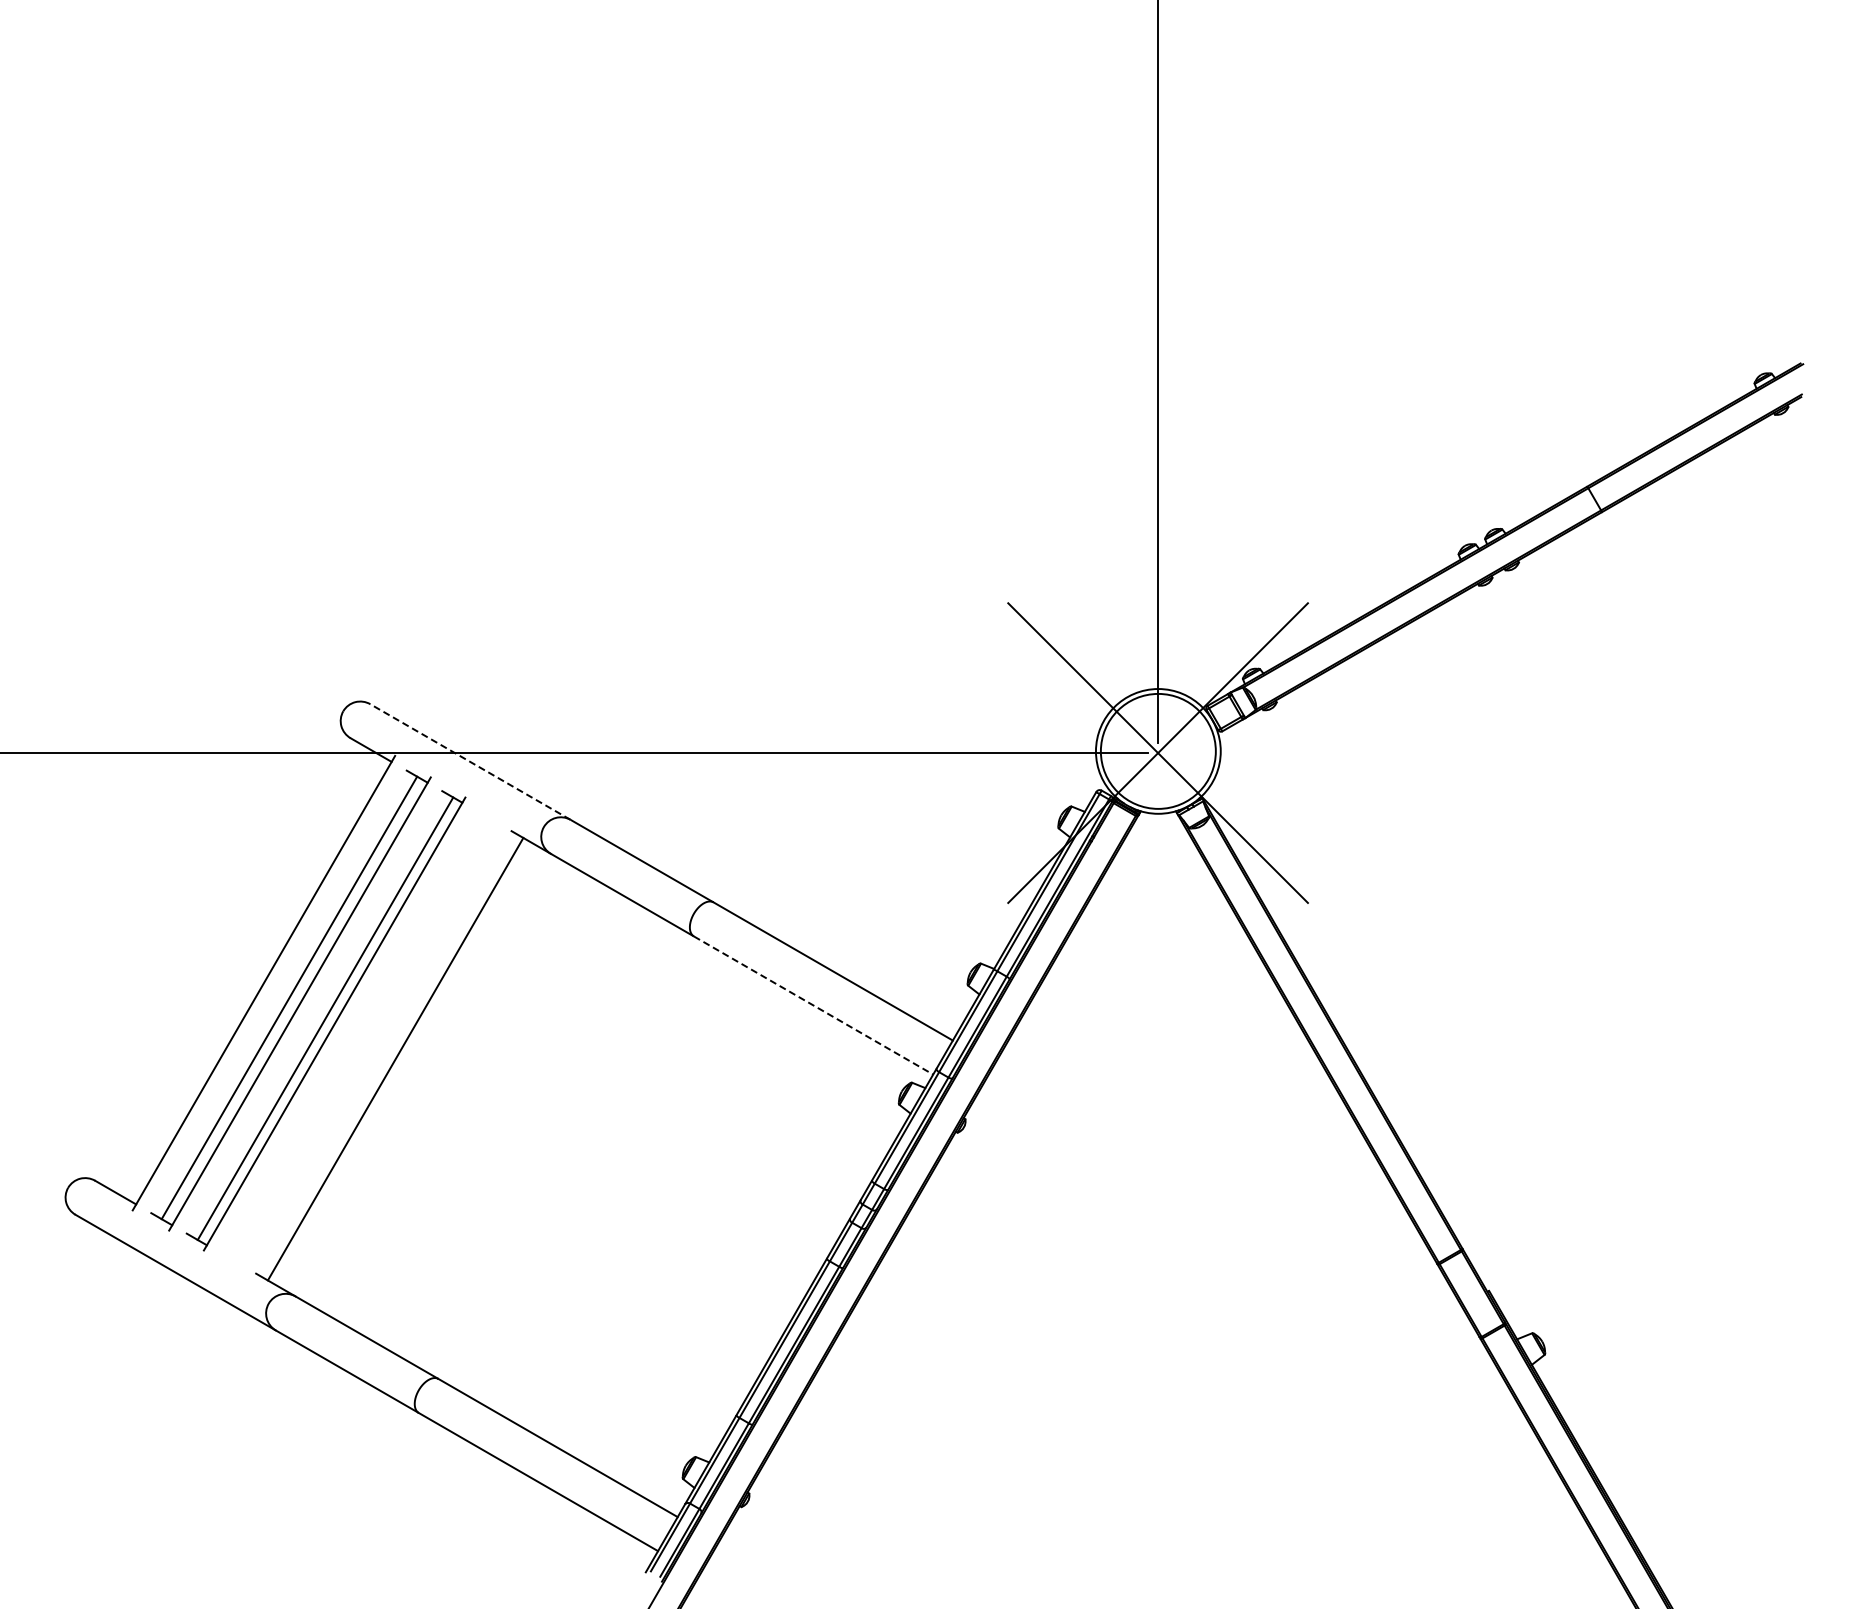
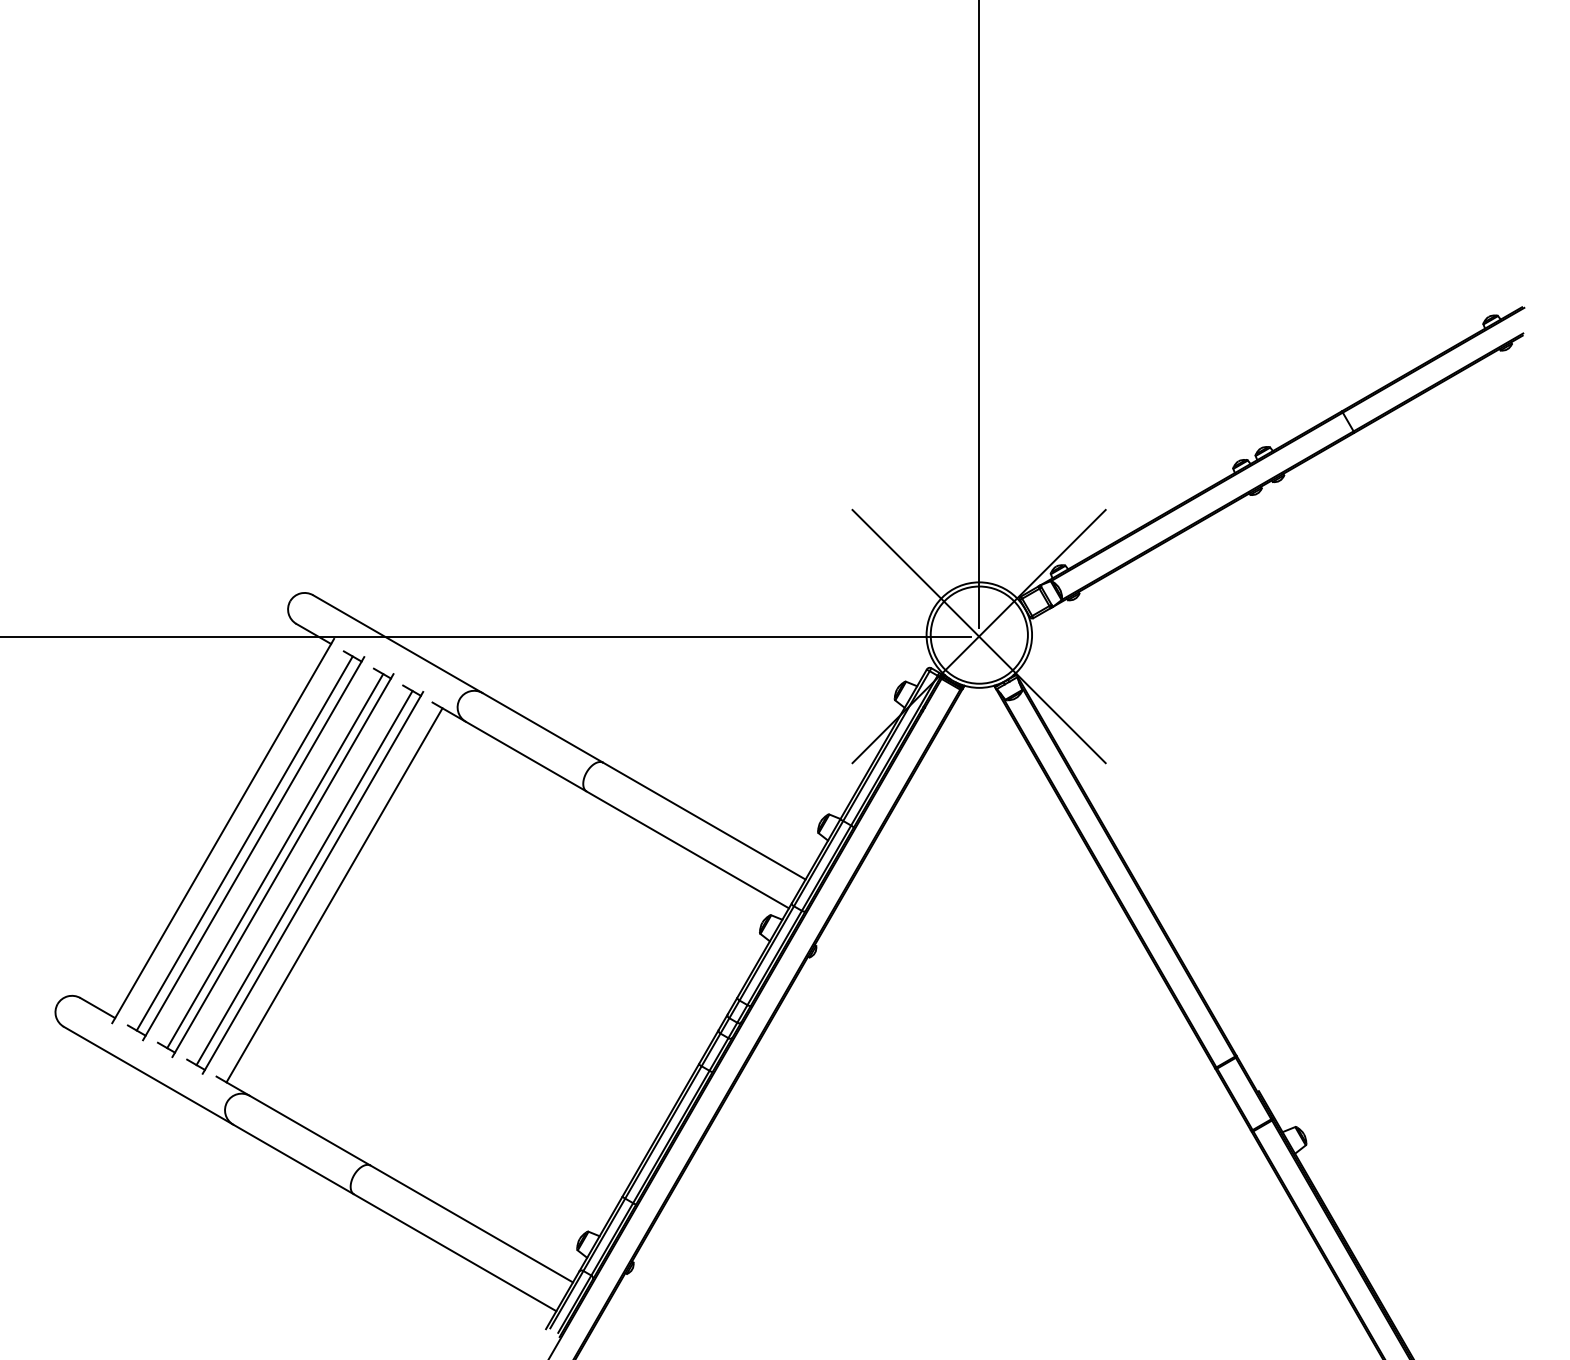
line: (470, 762) -> (397, 644), dashed -> solid
line: (814, 1005) -> (688, 849), dashed -> solid
part: (360, 1040) -> (304, 879), added

